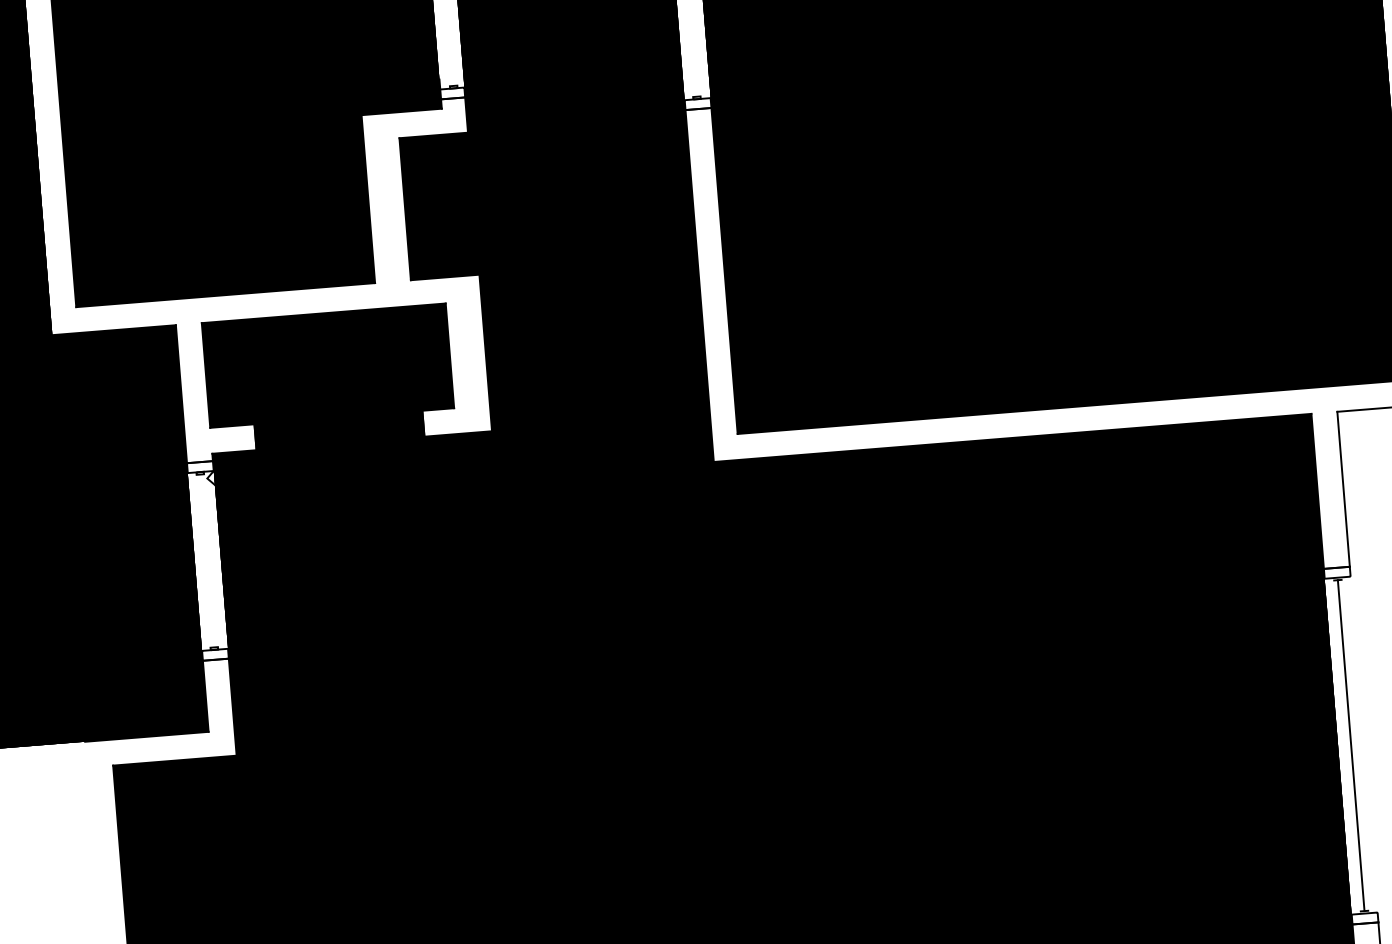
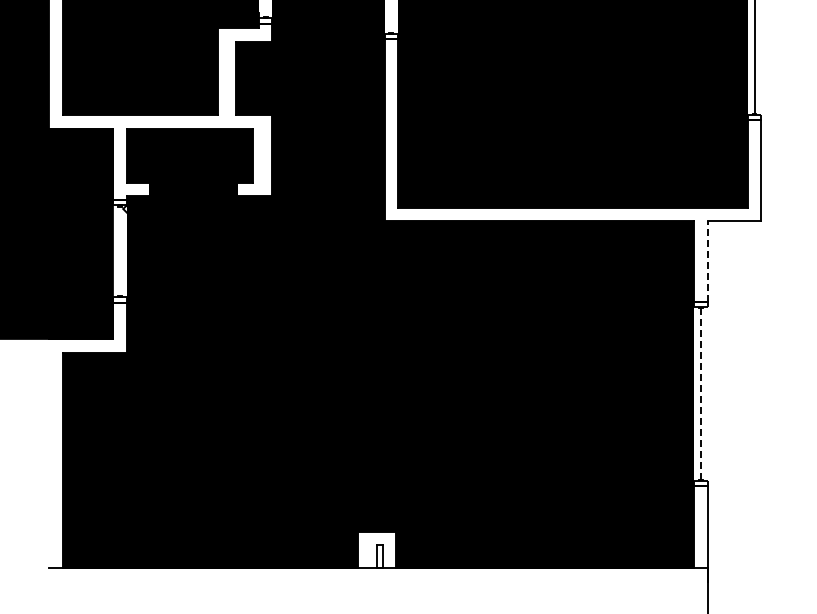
line: (1343, 489) -> (707, 261), solid -> dashed
line: (1350, 745) -> (700, 393), solid -> dashed

